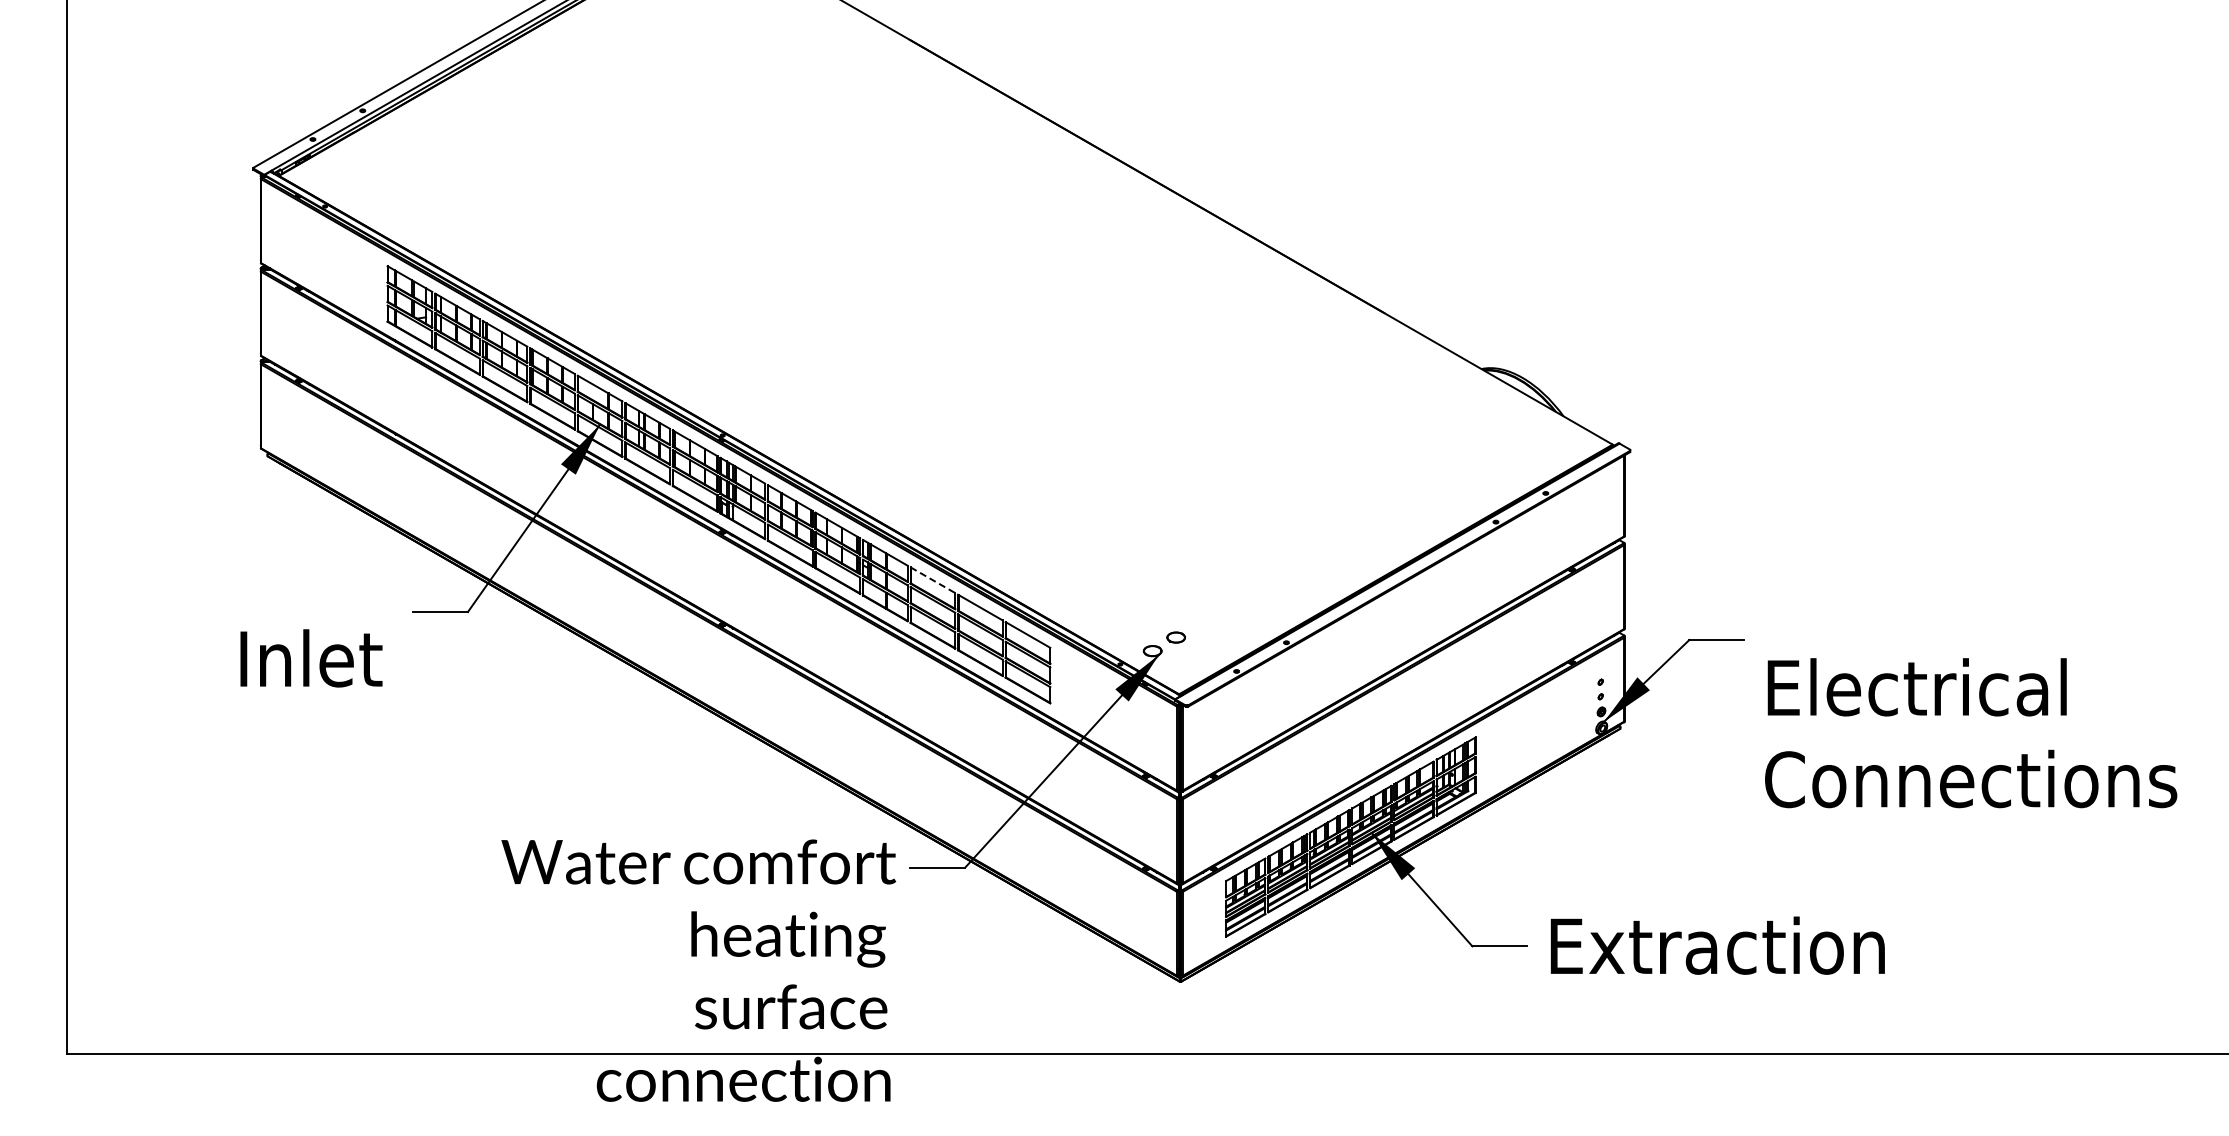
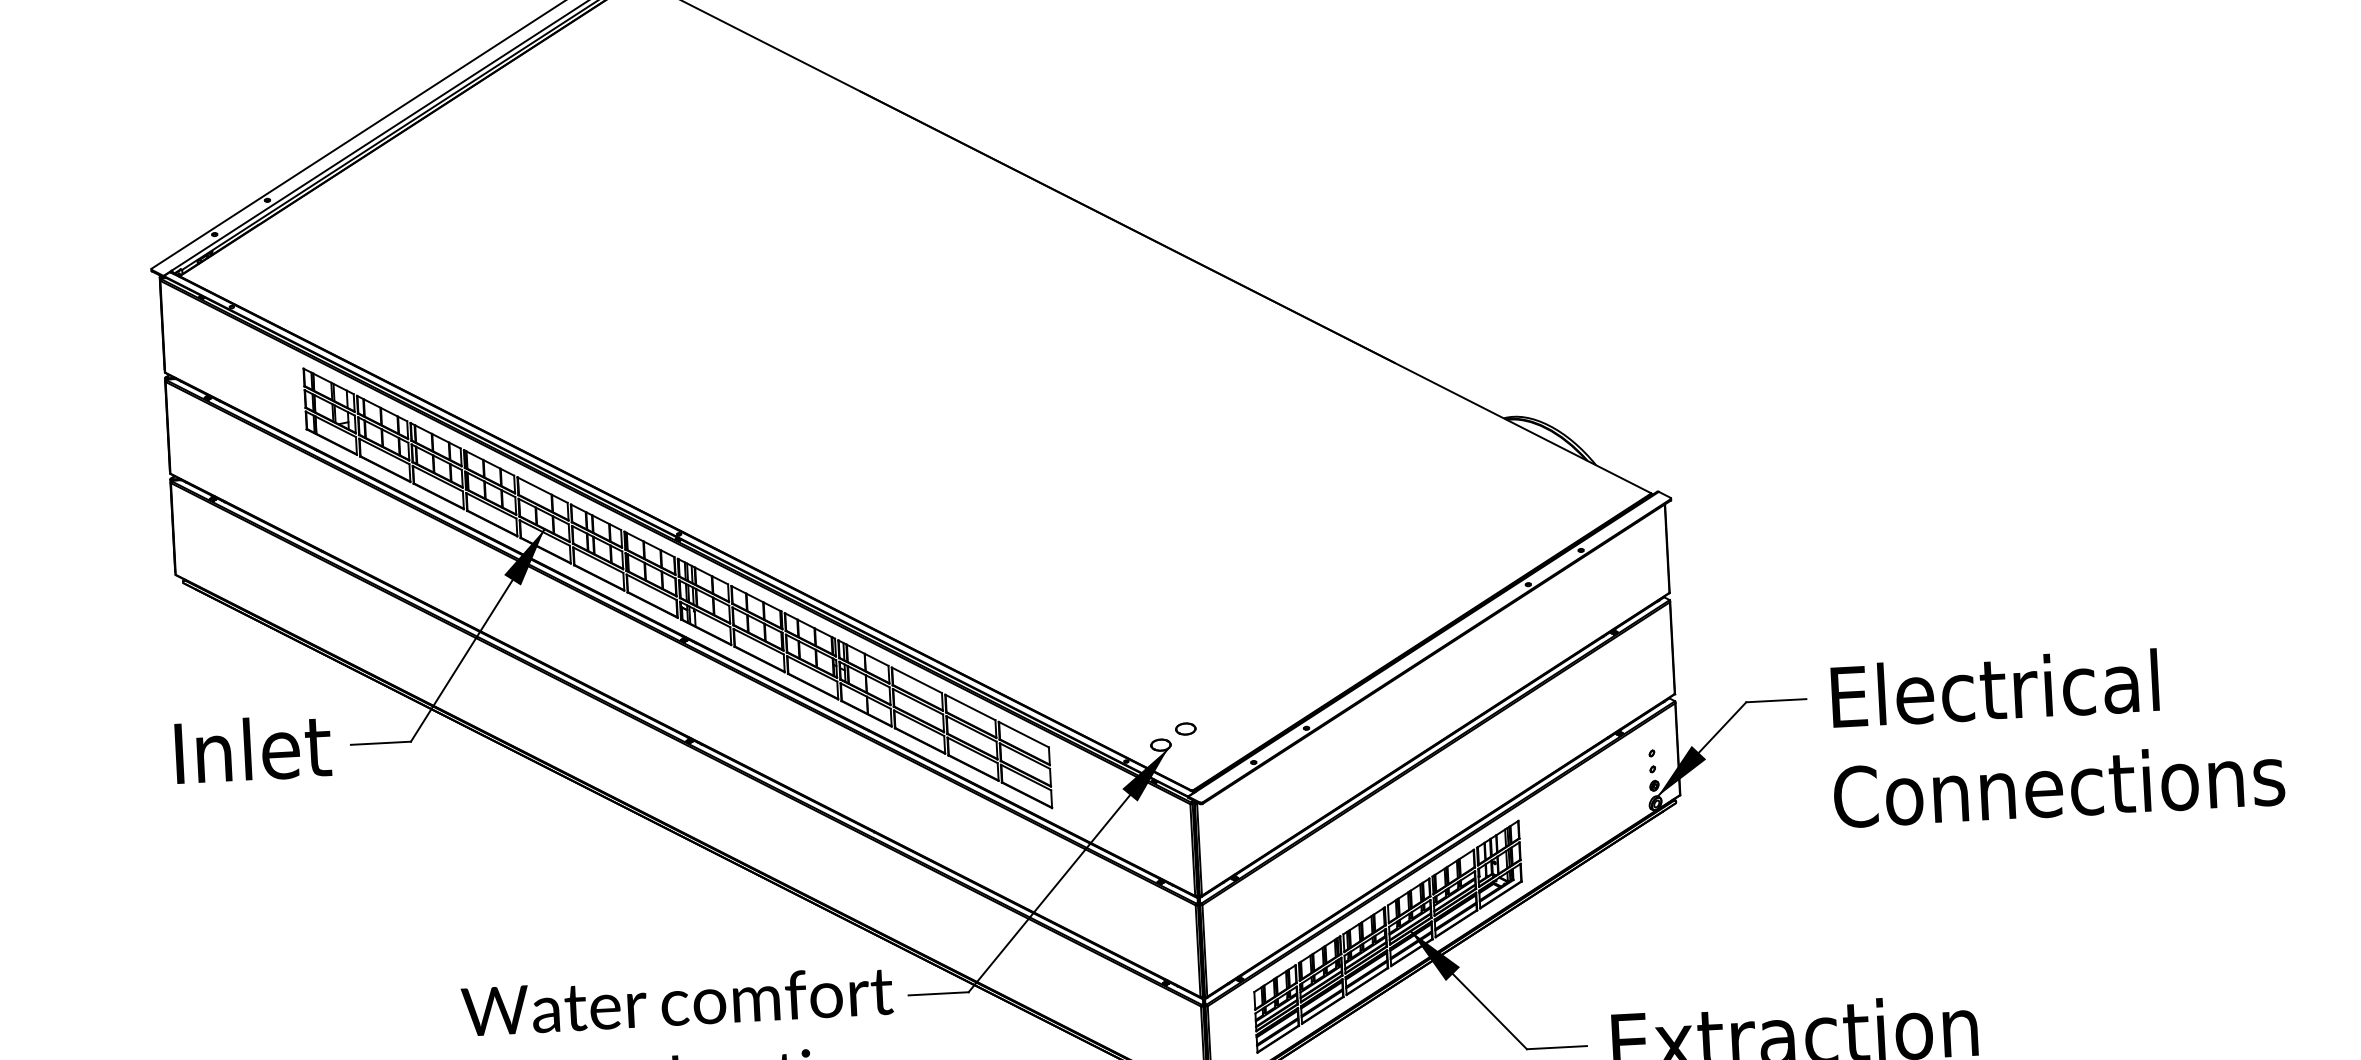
line: (932, 580) -> (916, 680), dashed -> solid
text: (311, 658) -> (253, 749), moved
text: (1971, 733) -> (2056, 735), moved

